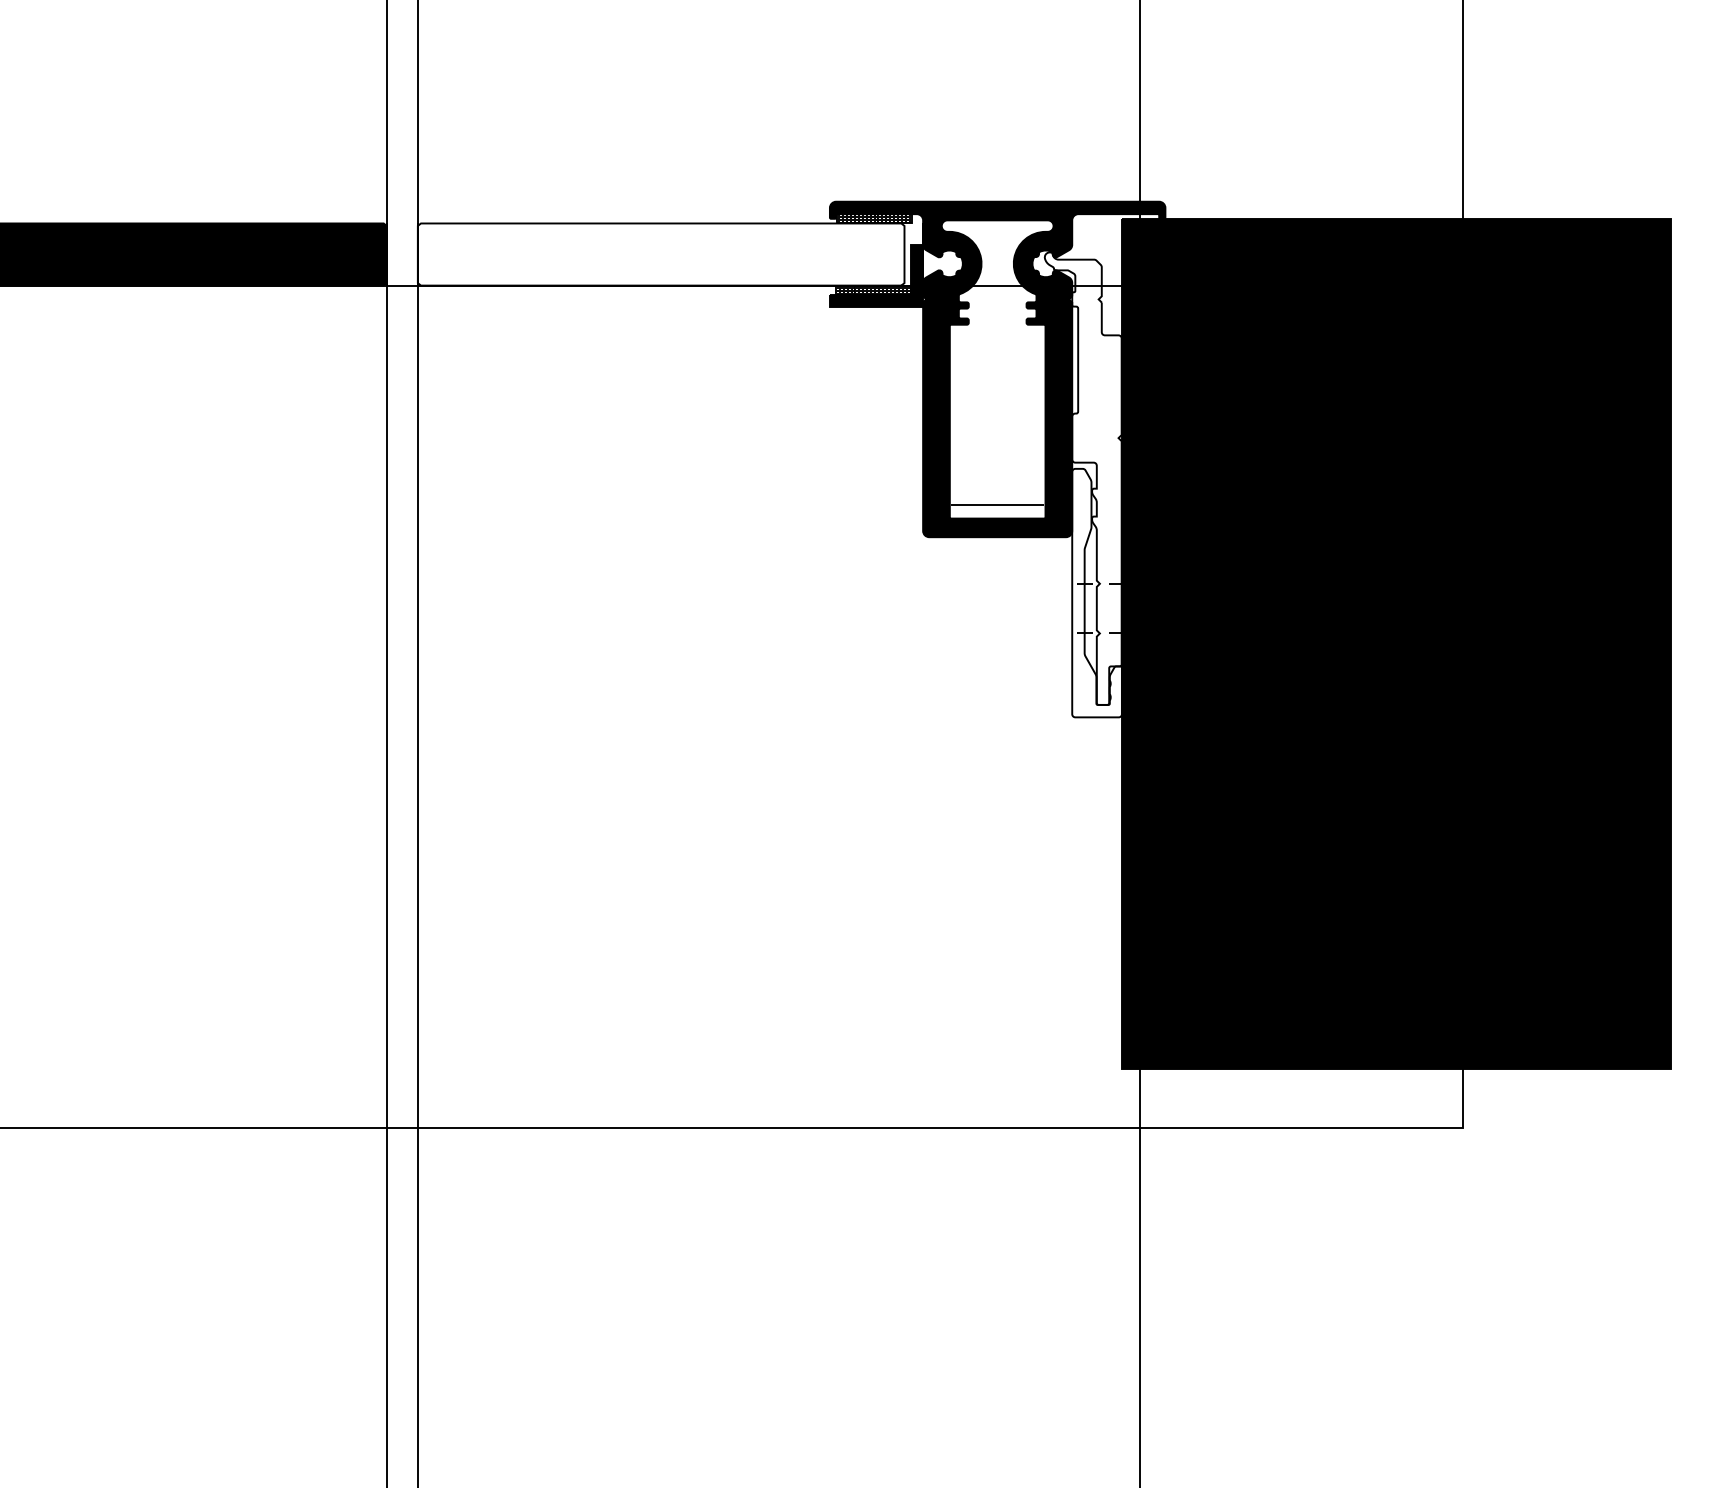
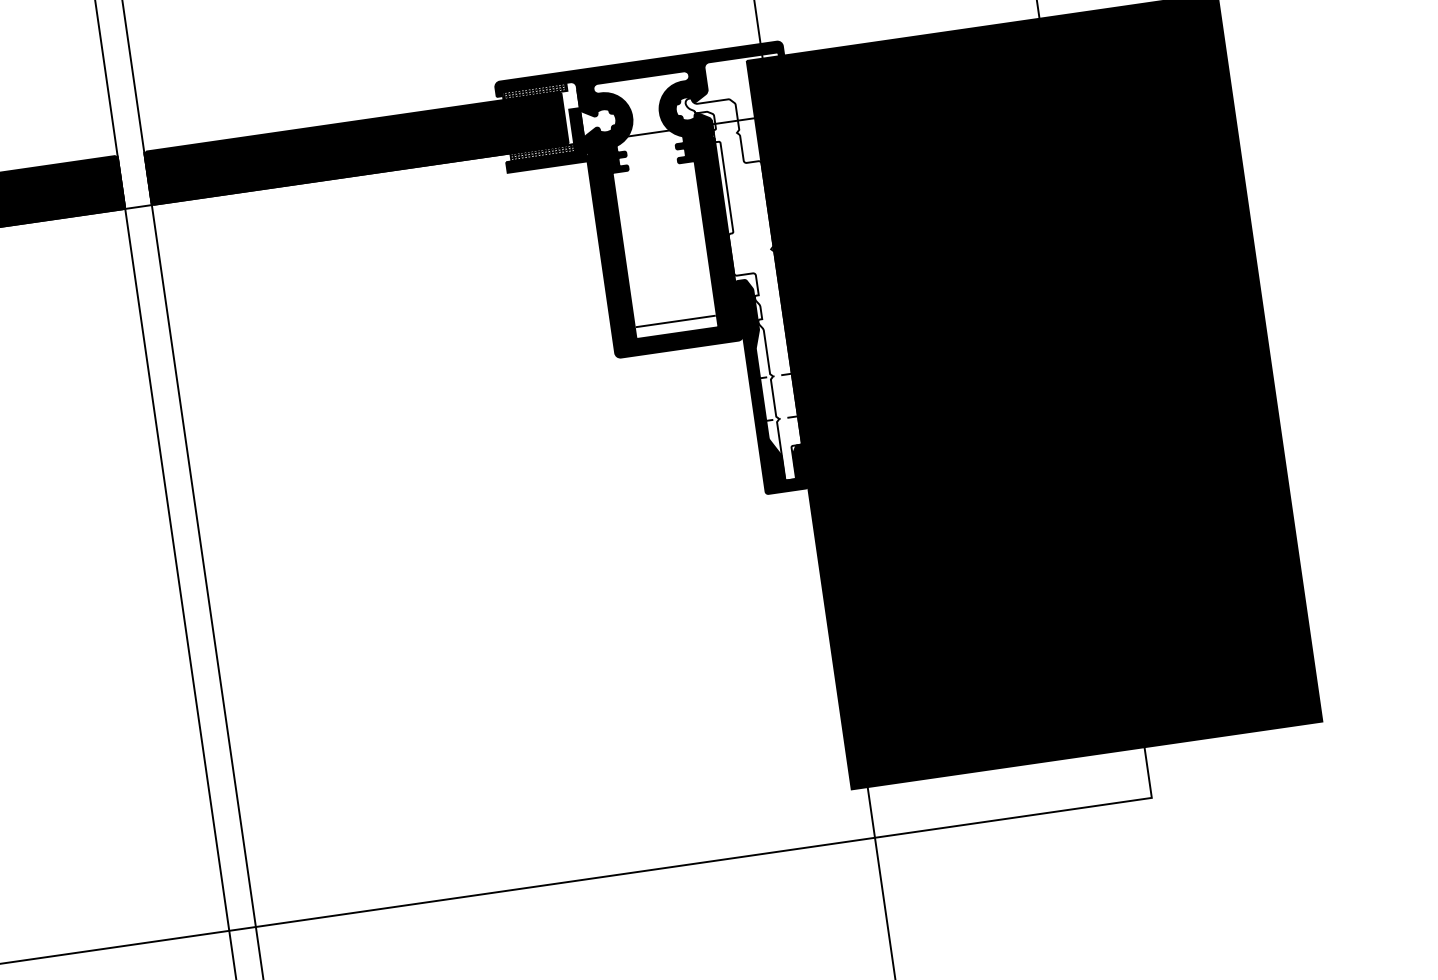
fill: (660, 254) -> (355, 148), added
fill: (1096, 592) -> (771, 384), added

